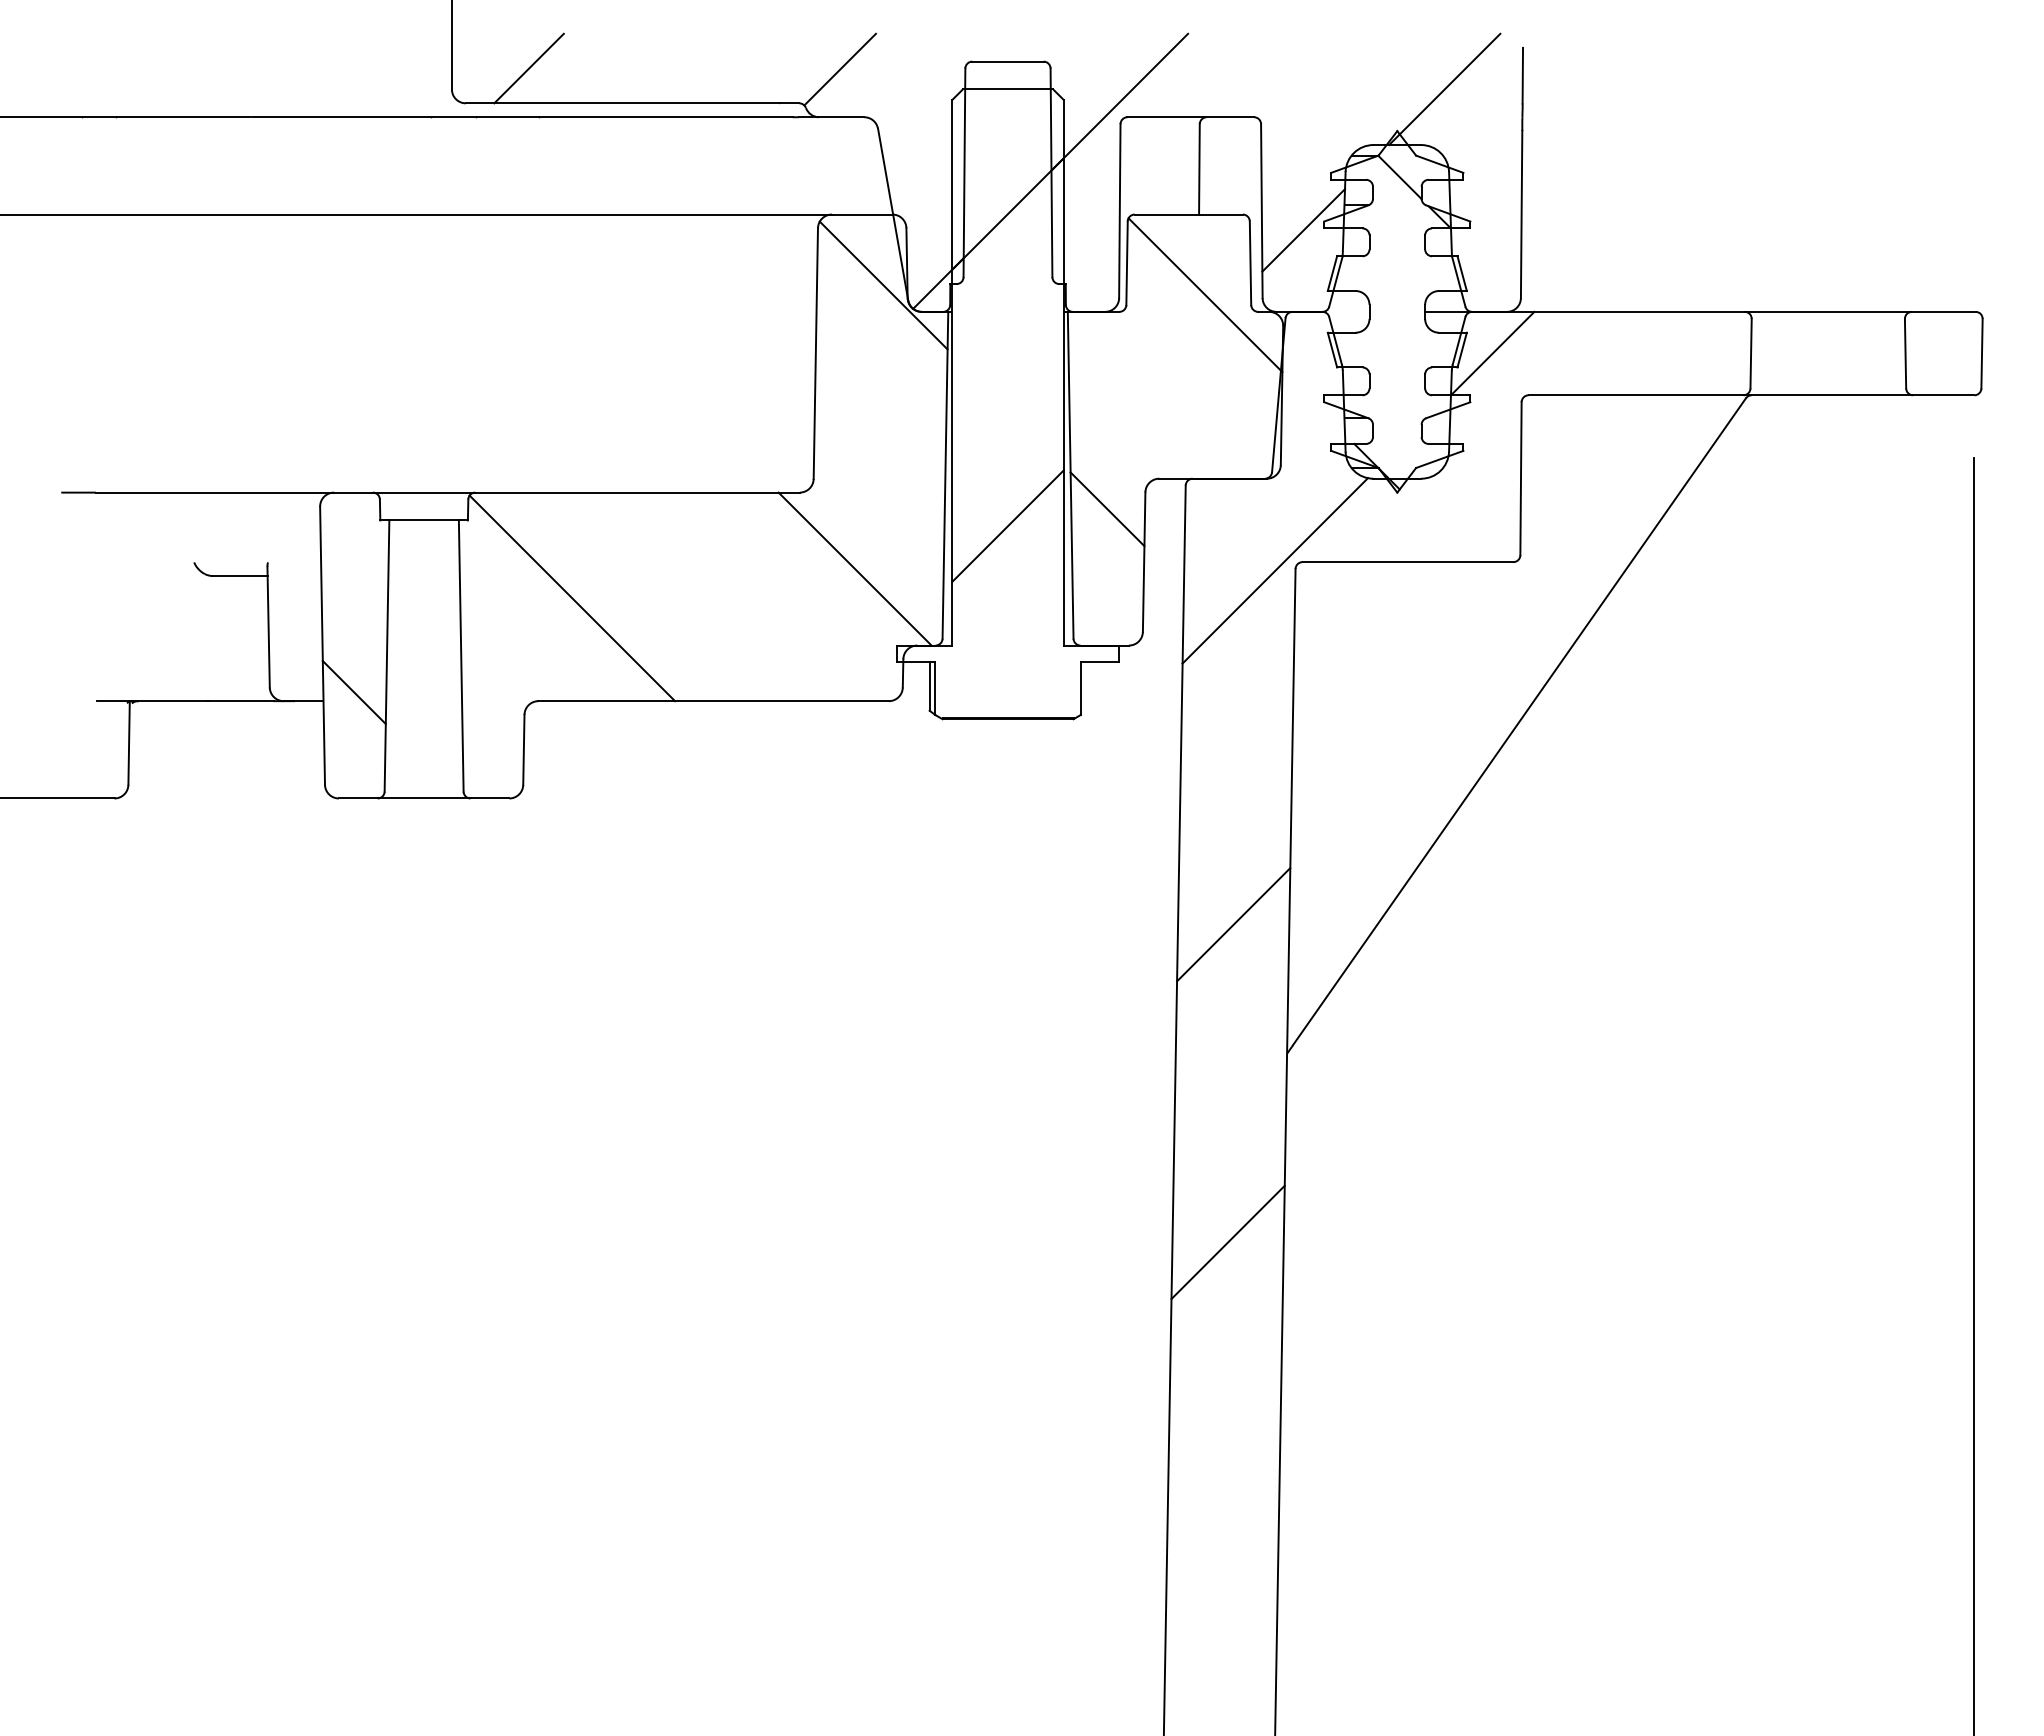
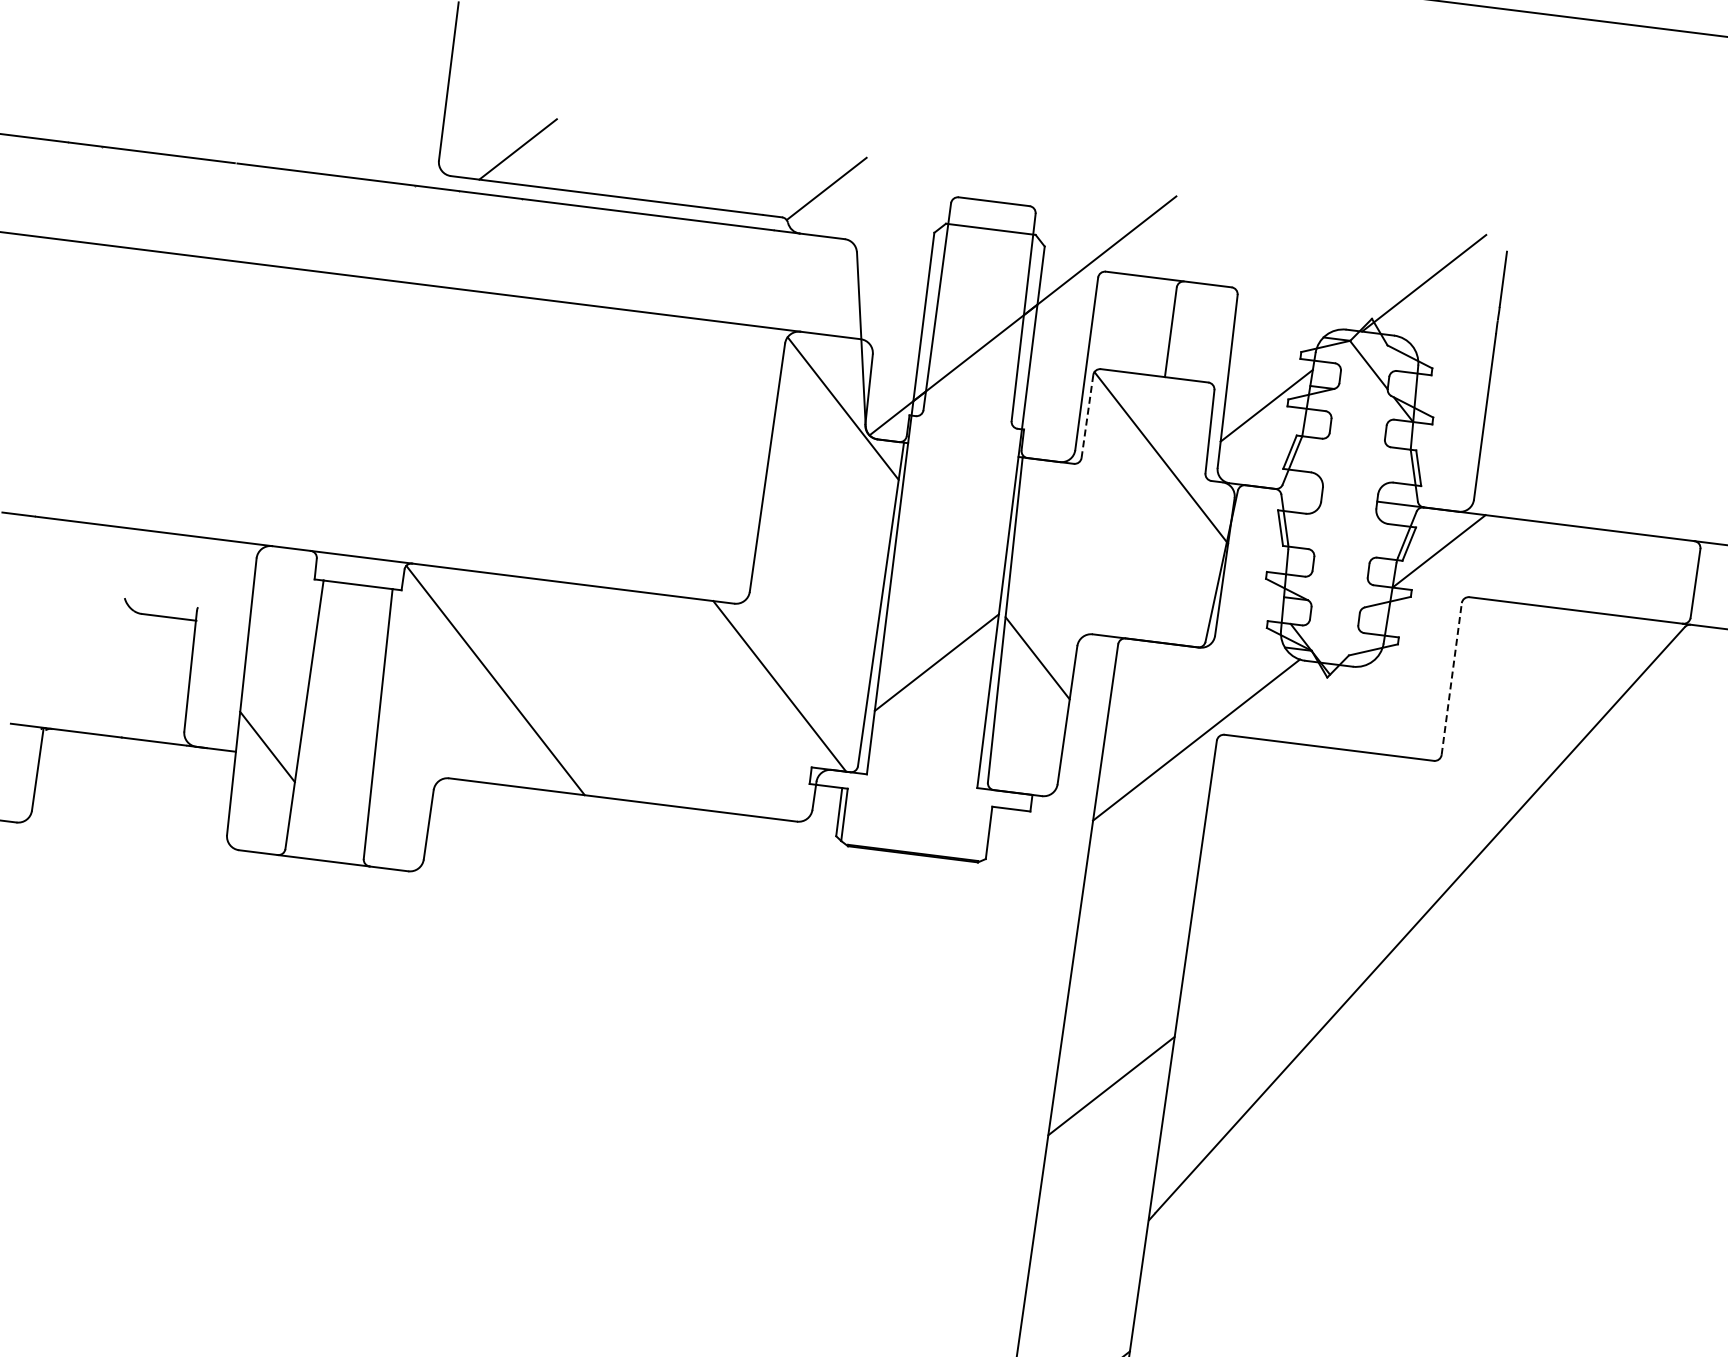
line: (1127, 263) -> (1087, 416), solid -> dashed
line: (1521, 478) -> (1452, 678), solid -> dashed

